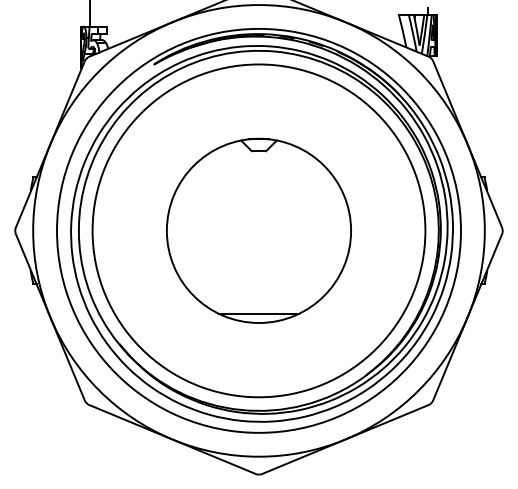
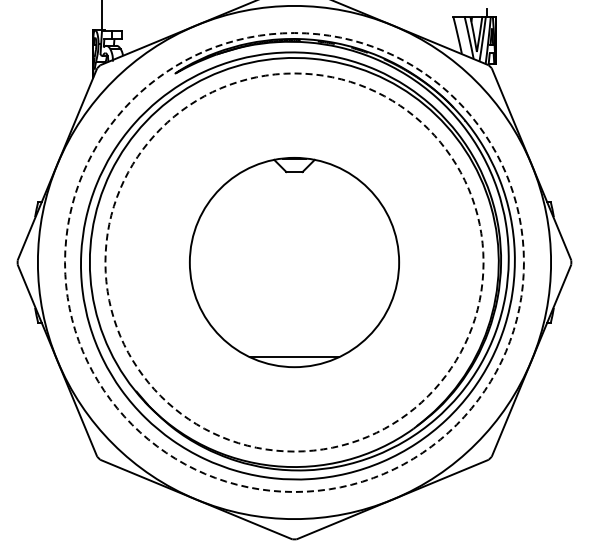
circle: (259, 230) -> (294, 262), solid -> dashed
circle: (259, 230) -> (294, 262), solid -> dashed

